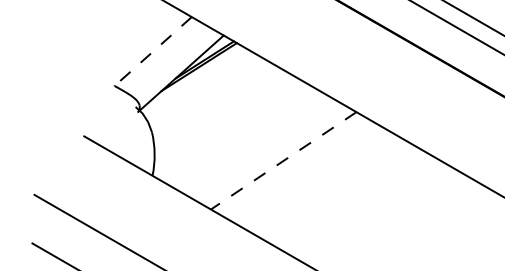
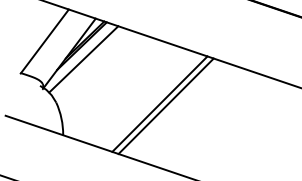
line: (152, 52) -> (44, 42), dashed -> solid
line: (197, 84) -> (83, 59), added
line: (283, 160) -> (159, 103), dashed -> solid
line: (290, 164) -> (165, 105), added

